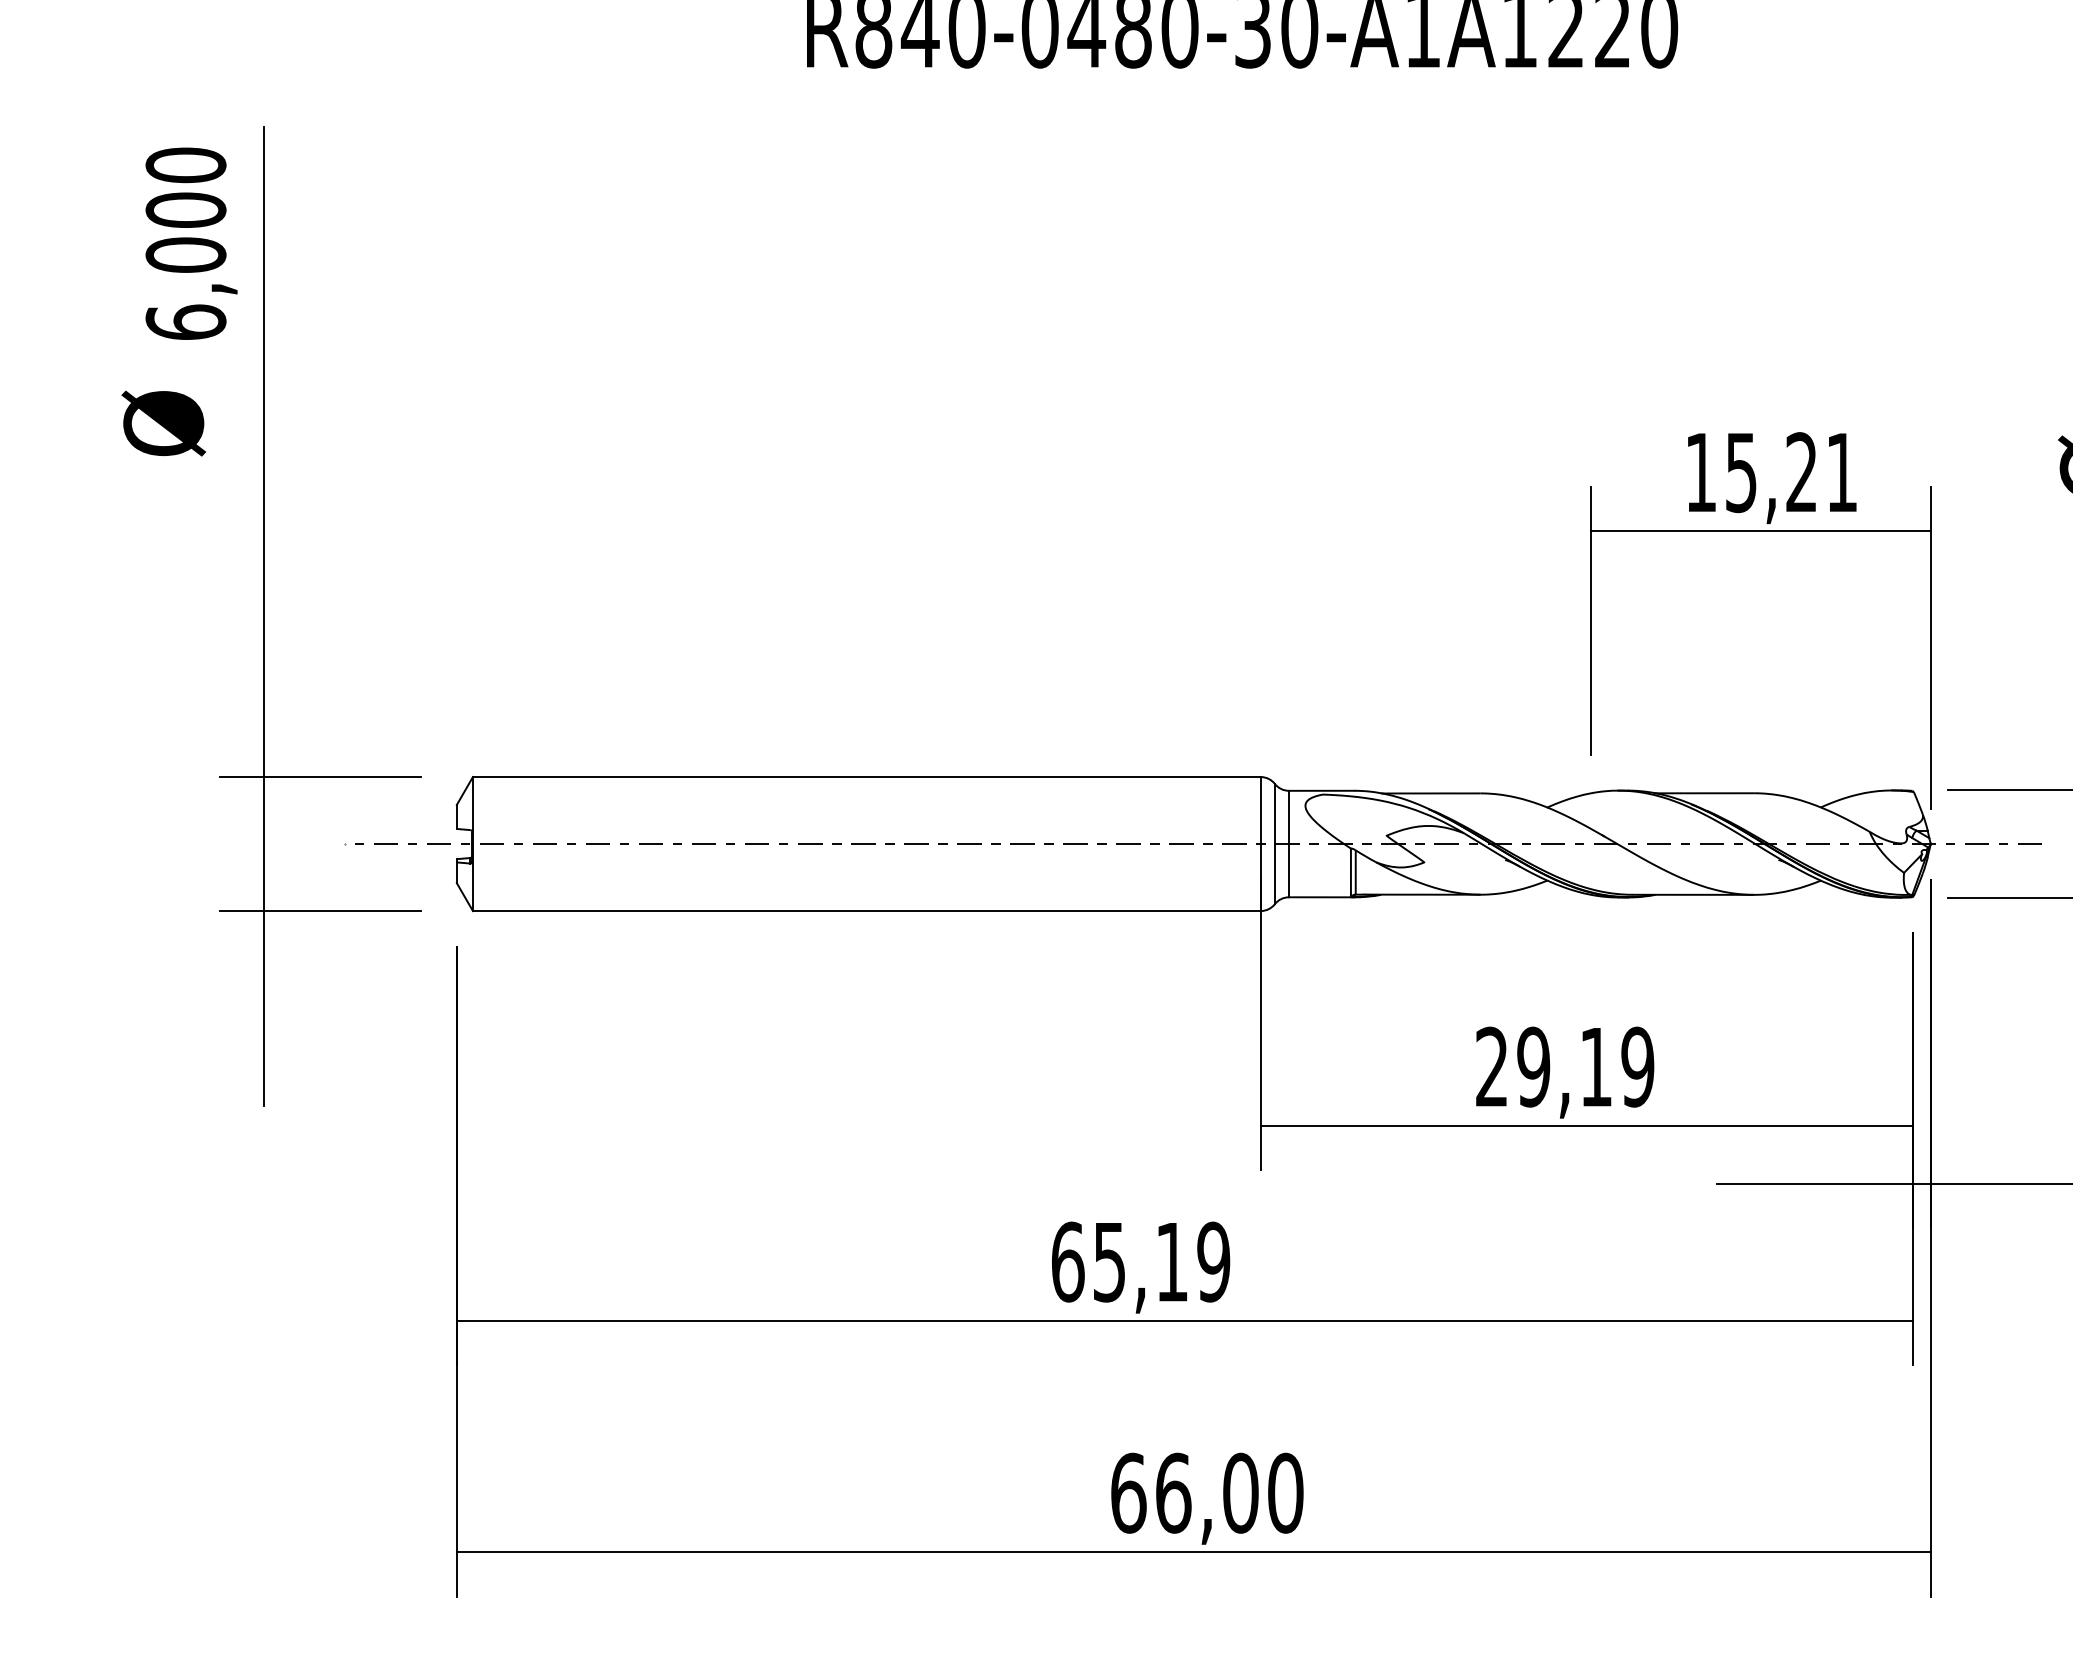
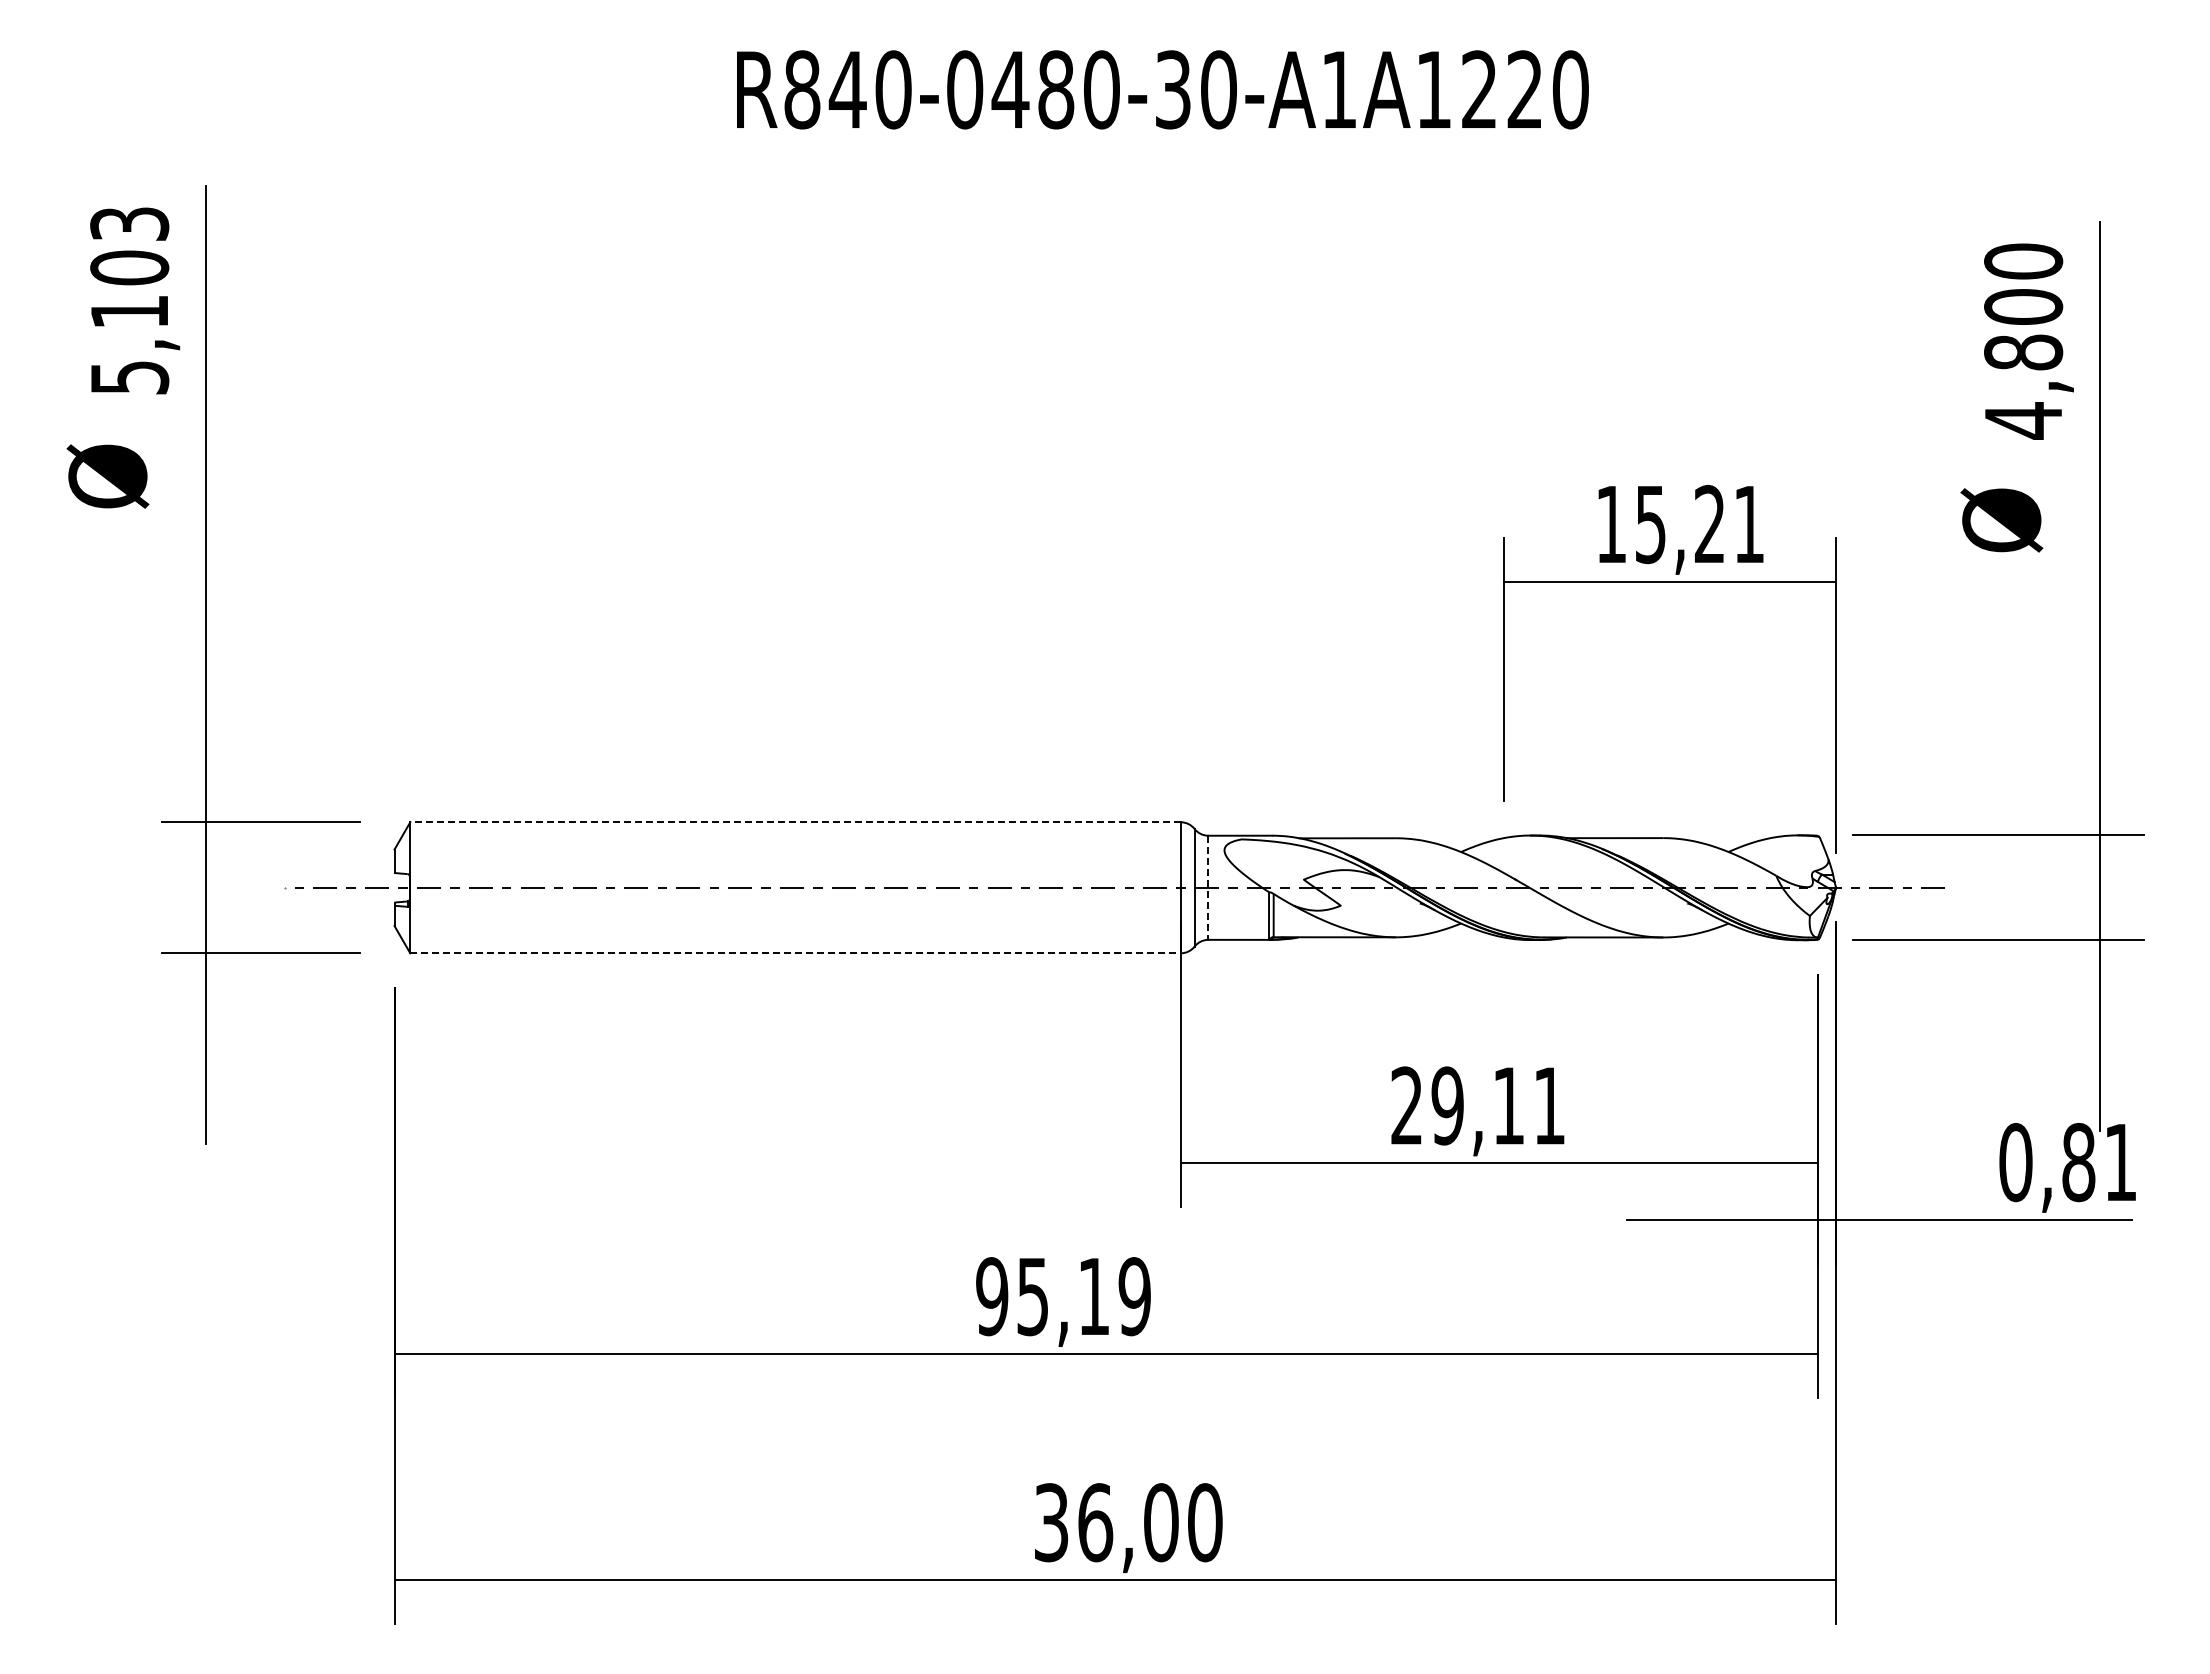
text: (185, 243) -> (129, 300), 6,000 -> 5,103
line: (866, 777) -> (795, 822), solid -> dashed
line: (1289, 844) -> (1208, 888), solid -> dashed
line: (867, 911) -> (796, 953), solid -> dashed
text: (1637, 1066) -> (1549, 1105), 29,19 -> 29,11
text: (1068, 1261) -> (992, 1296), 65,19 -> 95,19
text: (1128, 1493) -> (1051, 1522), 66,00 -> 36,00

